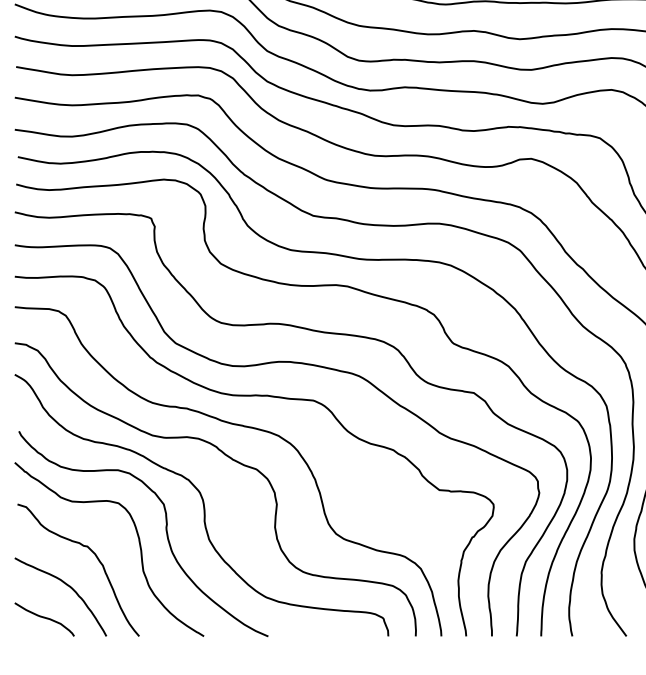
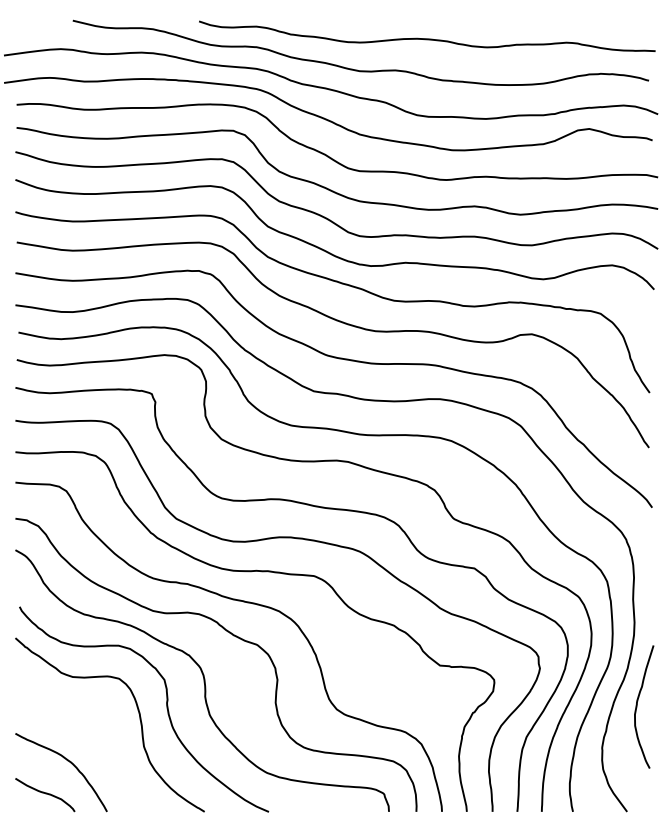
curve: (96, 559) -> (97, 734), removed

